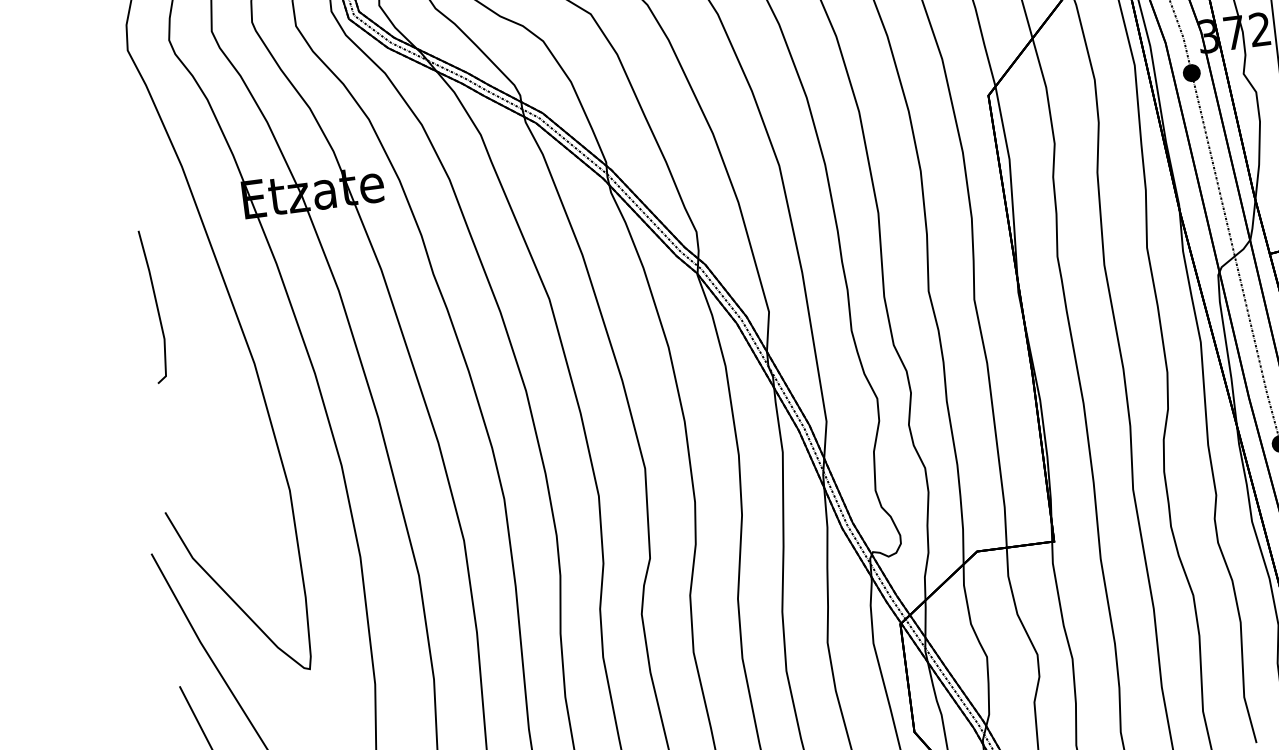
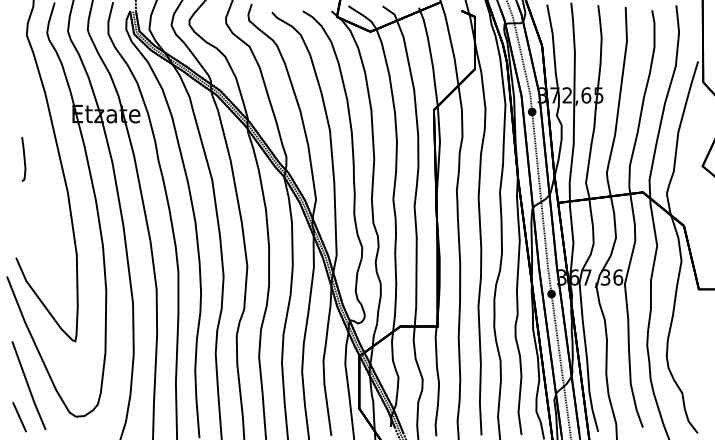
part: (154, 307) -> (23, 159), size x0.6

